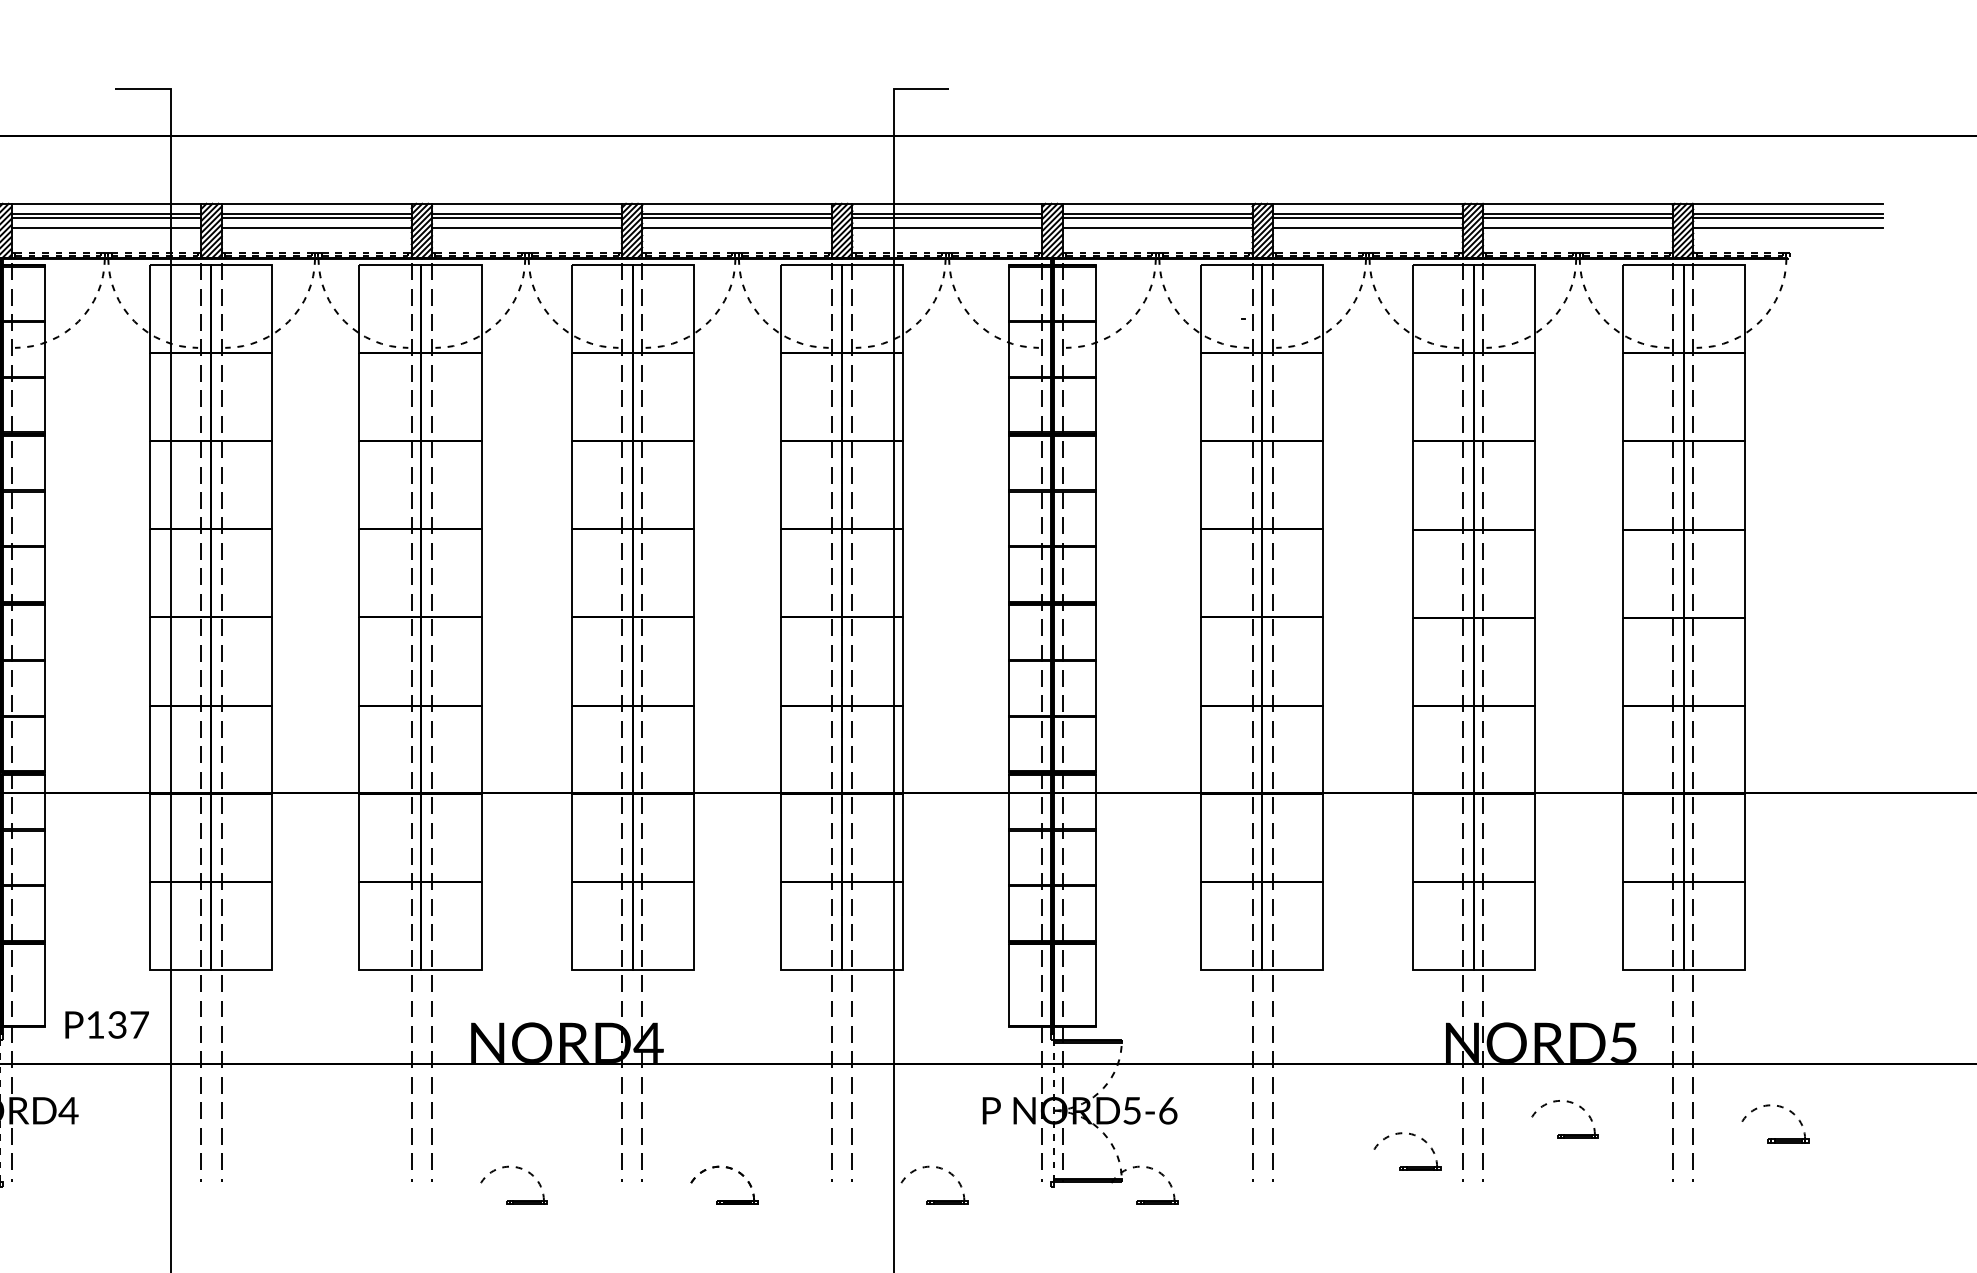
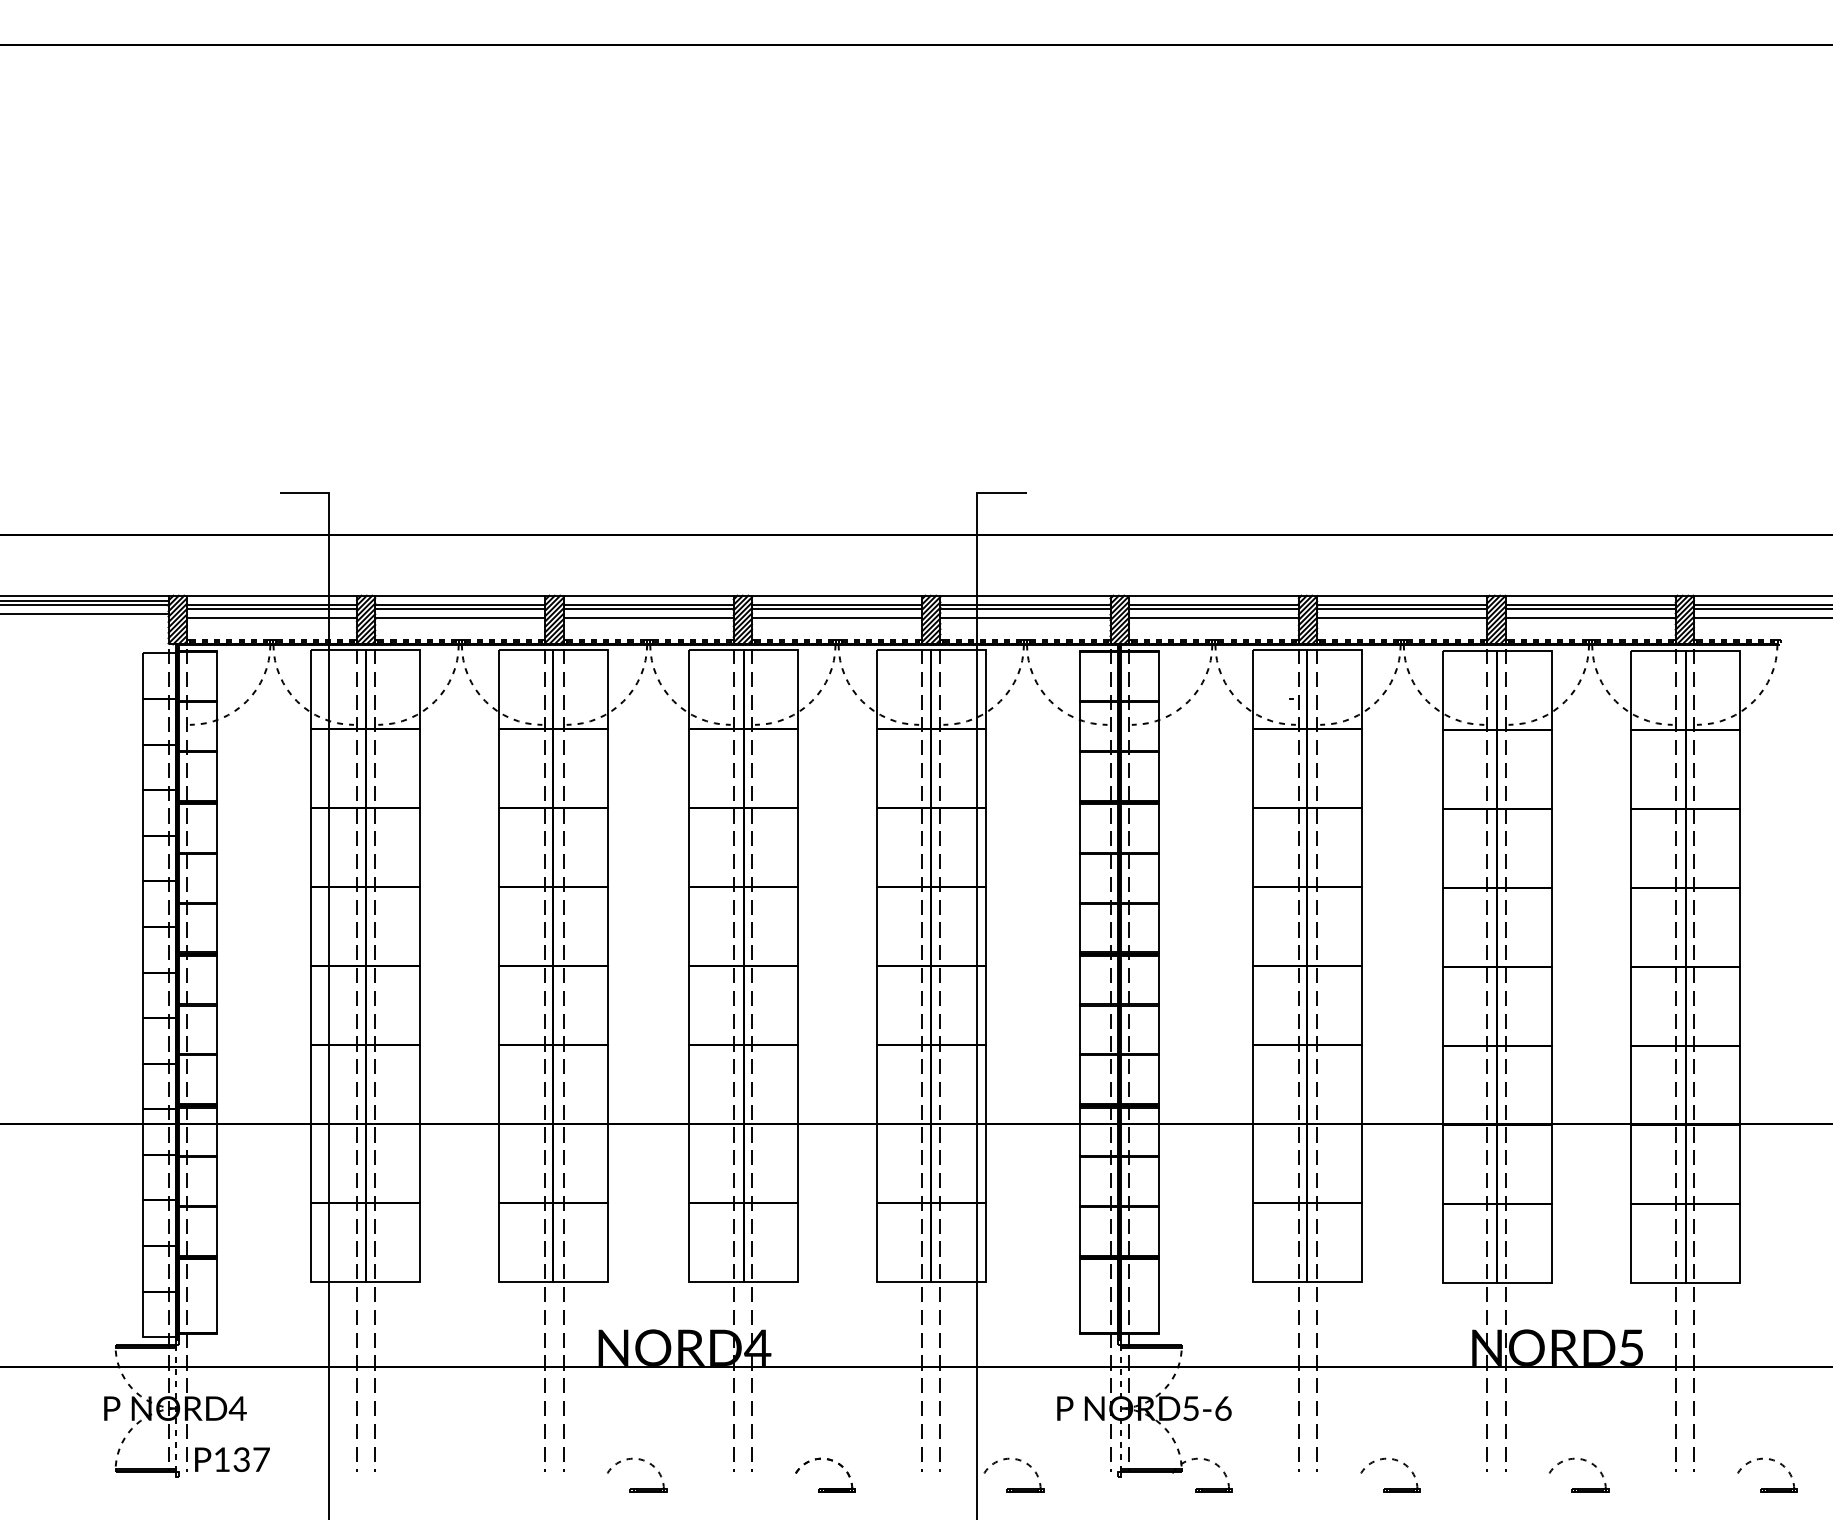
text: (107, 1024) -> (232, 1459), moved
part: (1564, 1134) -> (1578, 1488), moved
part: (1775, 1138) -> (1767, 1488), moved
part: (1407, 1166) -> (1390, 1488), moved

